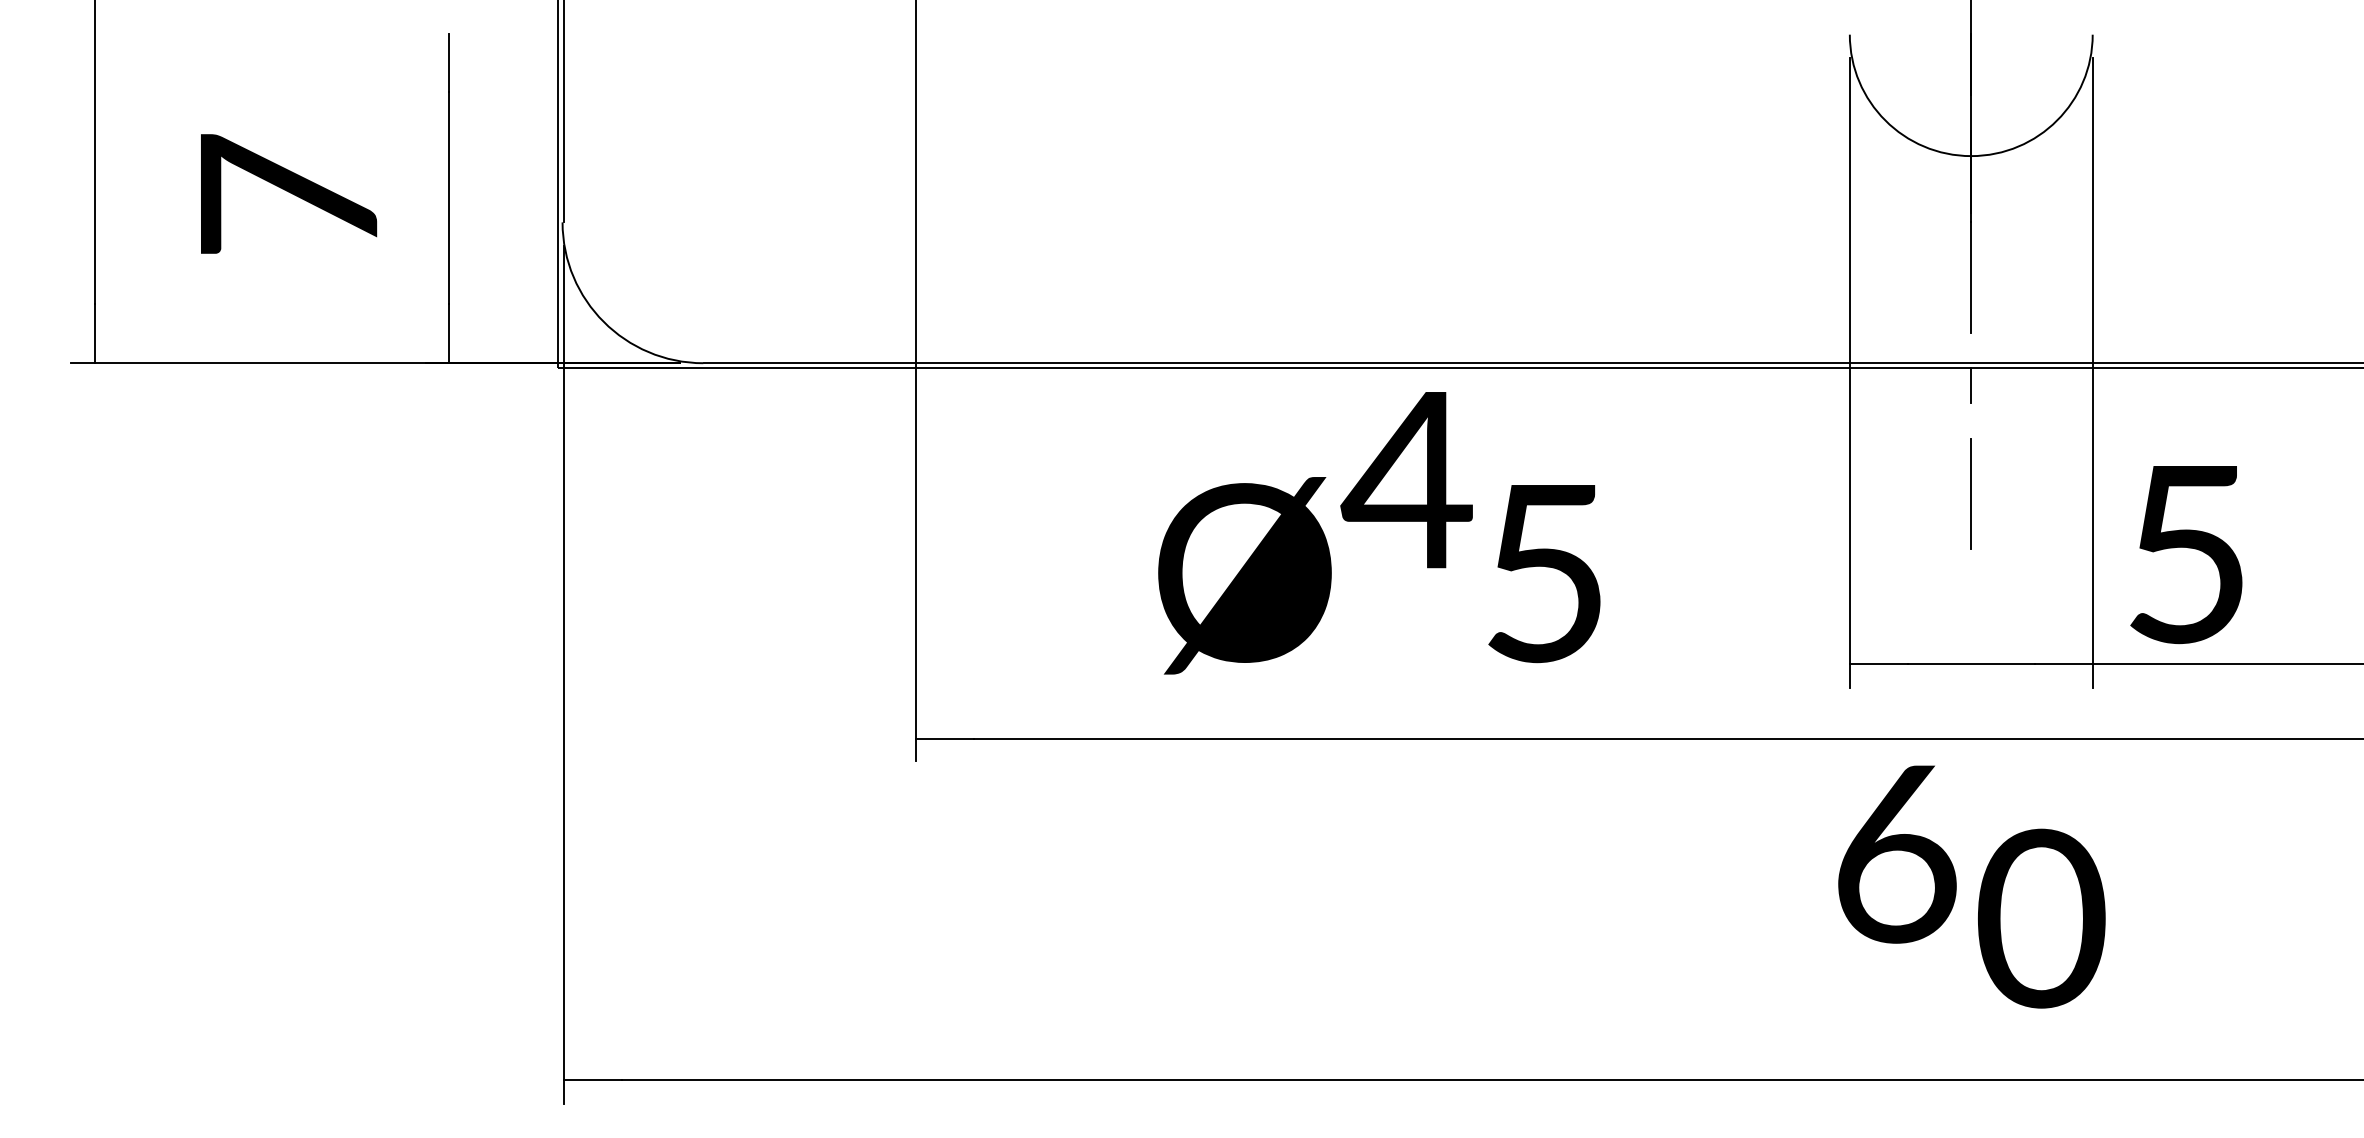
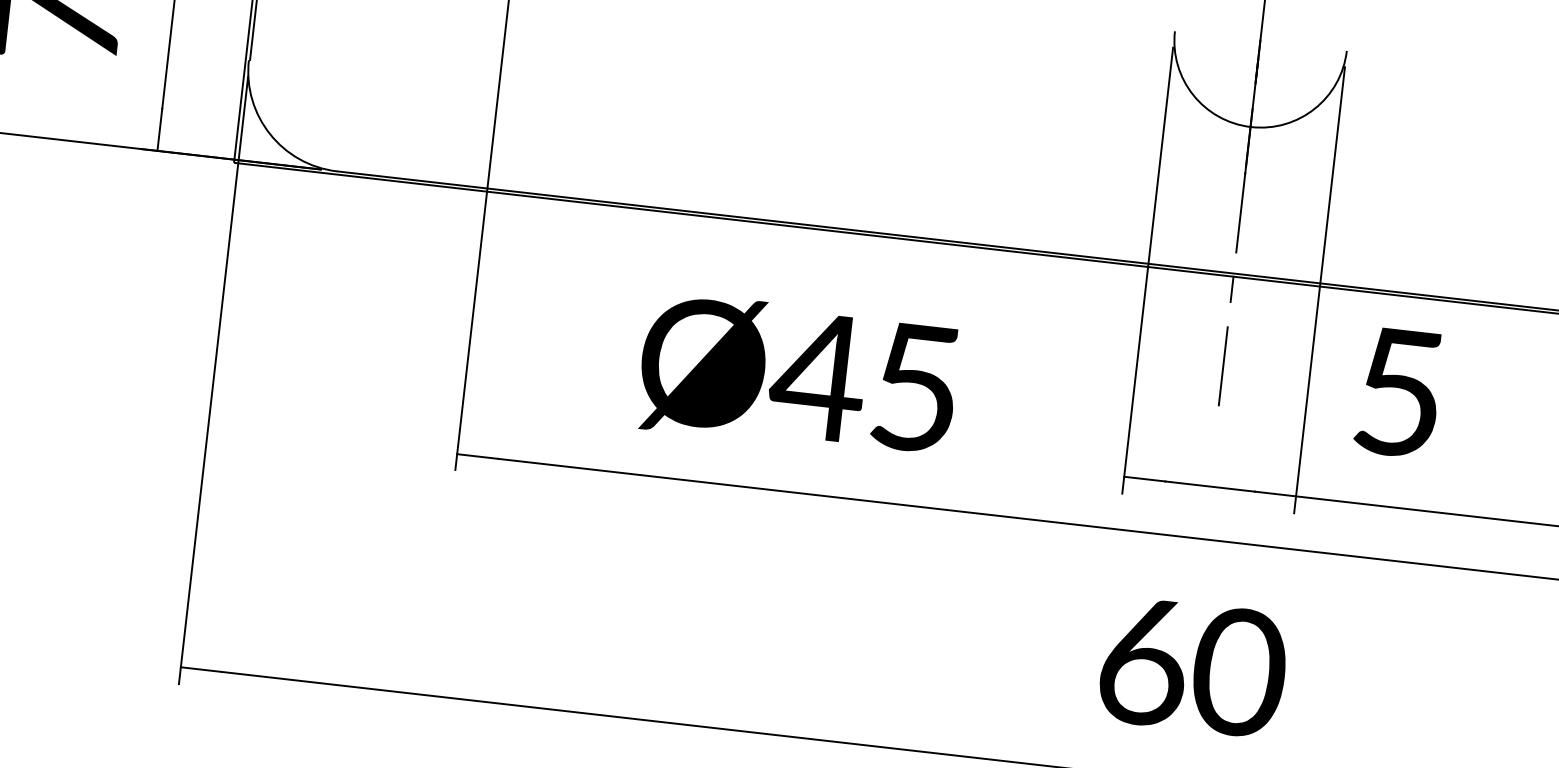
text: (1406, 480) -> (817, 376), moved
text: (2186, 555) -> (1398, 393), moved
text: (1897, 854) -> (1144, 662), moved

